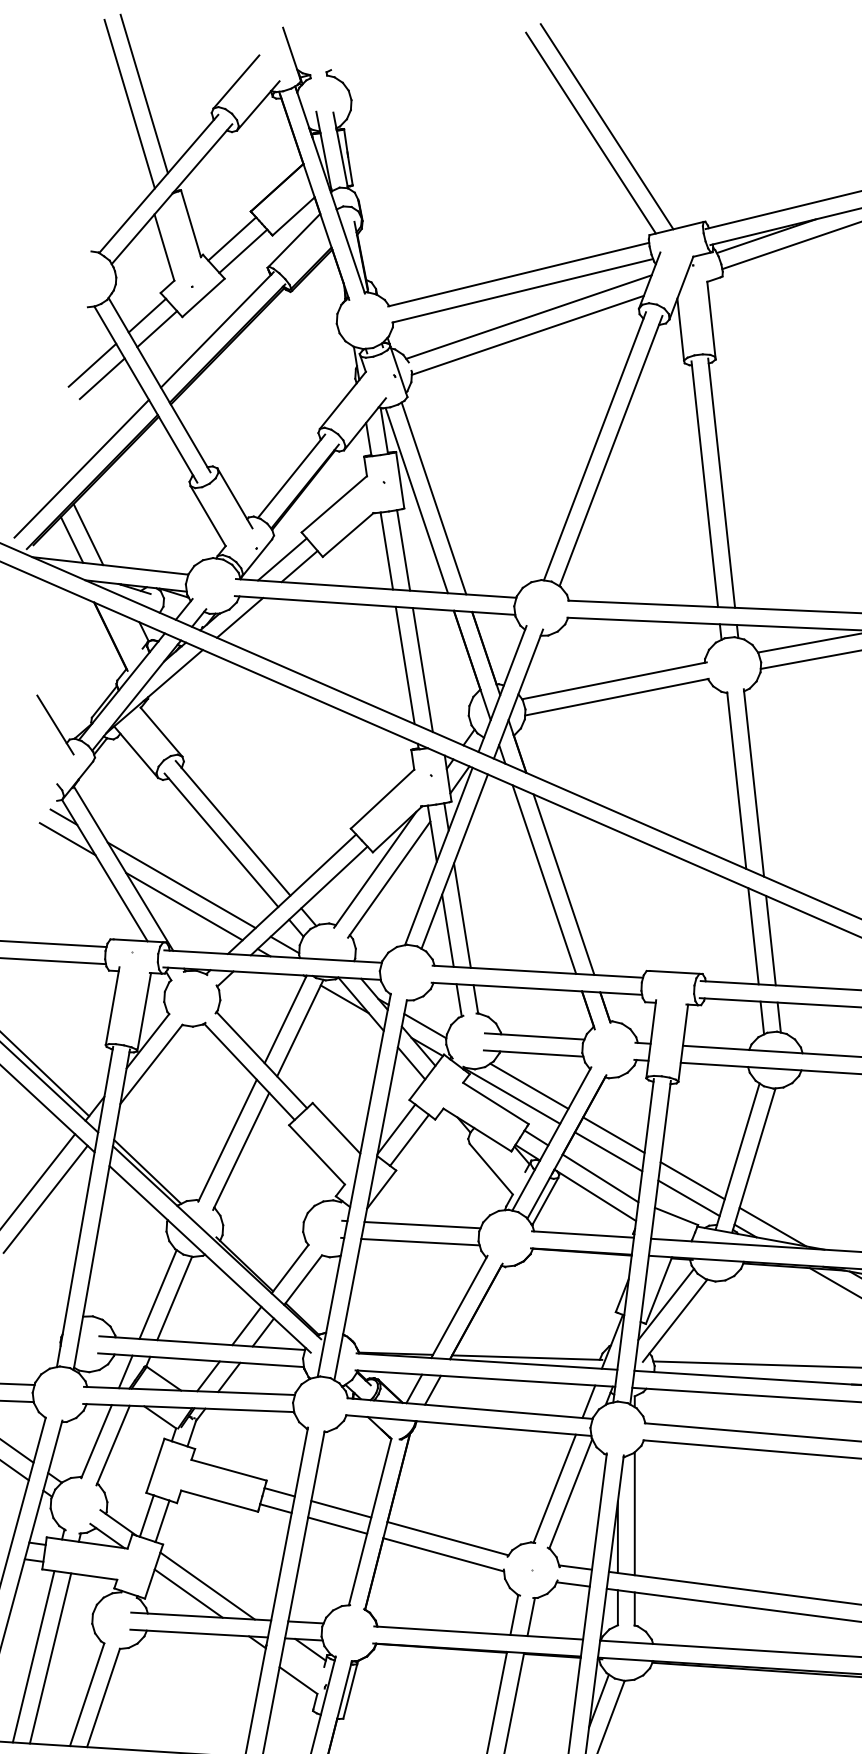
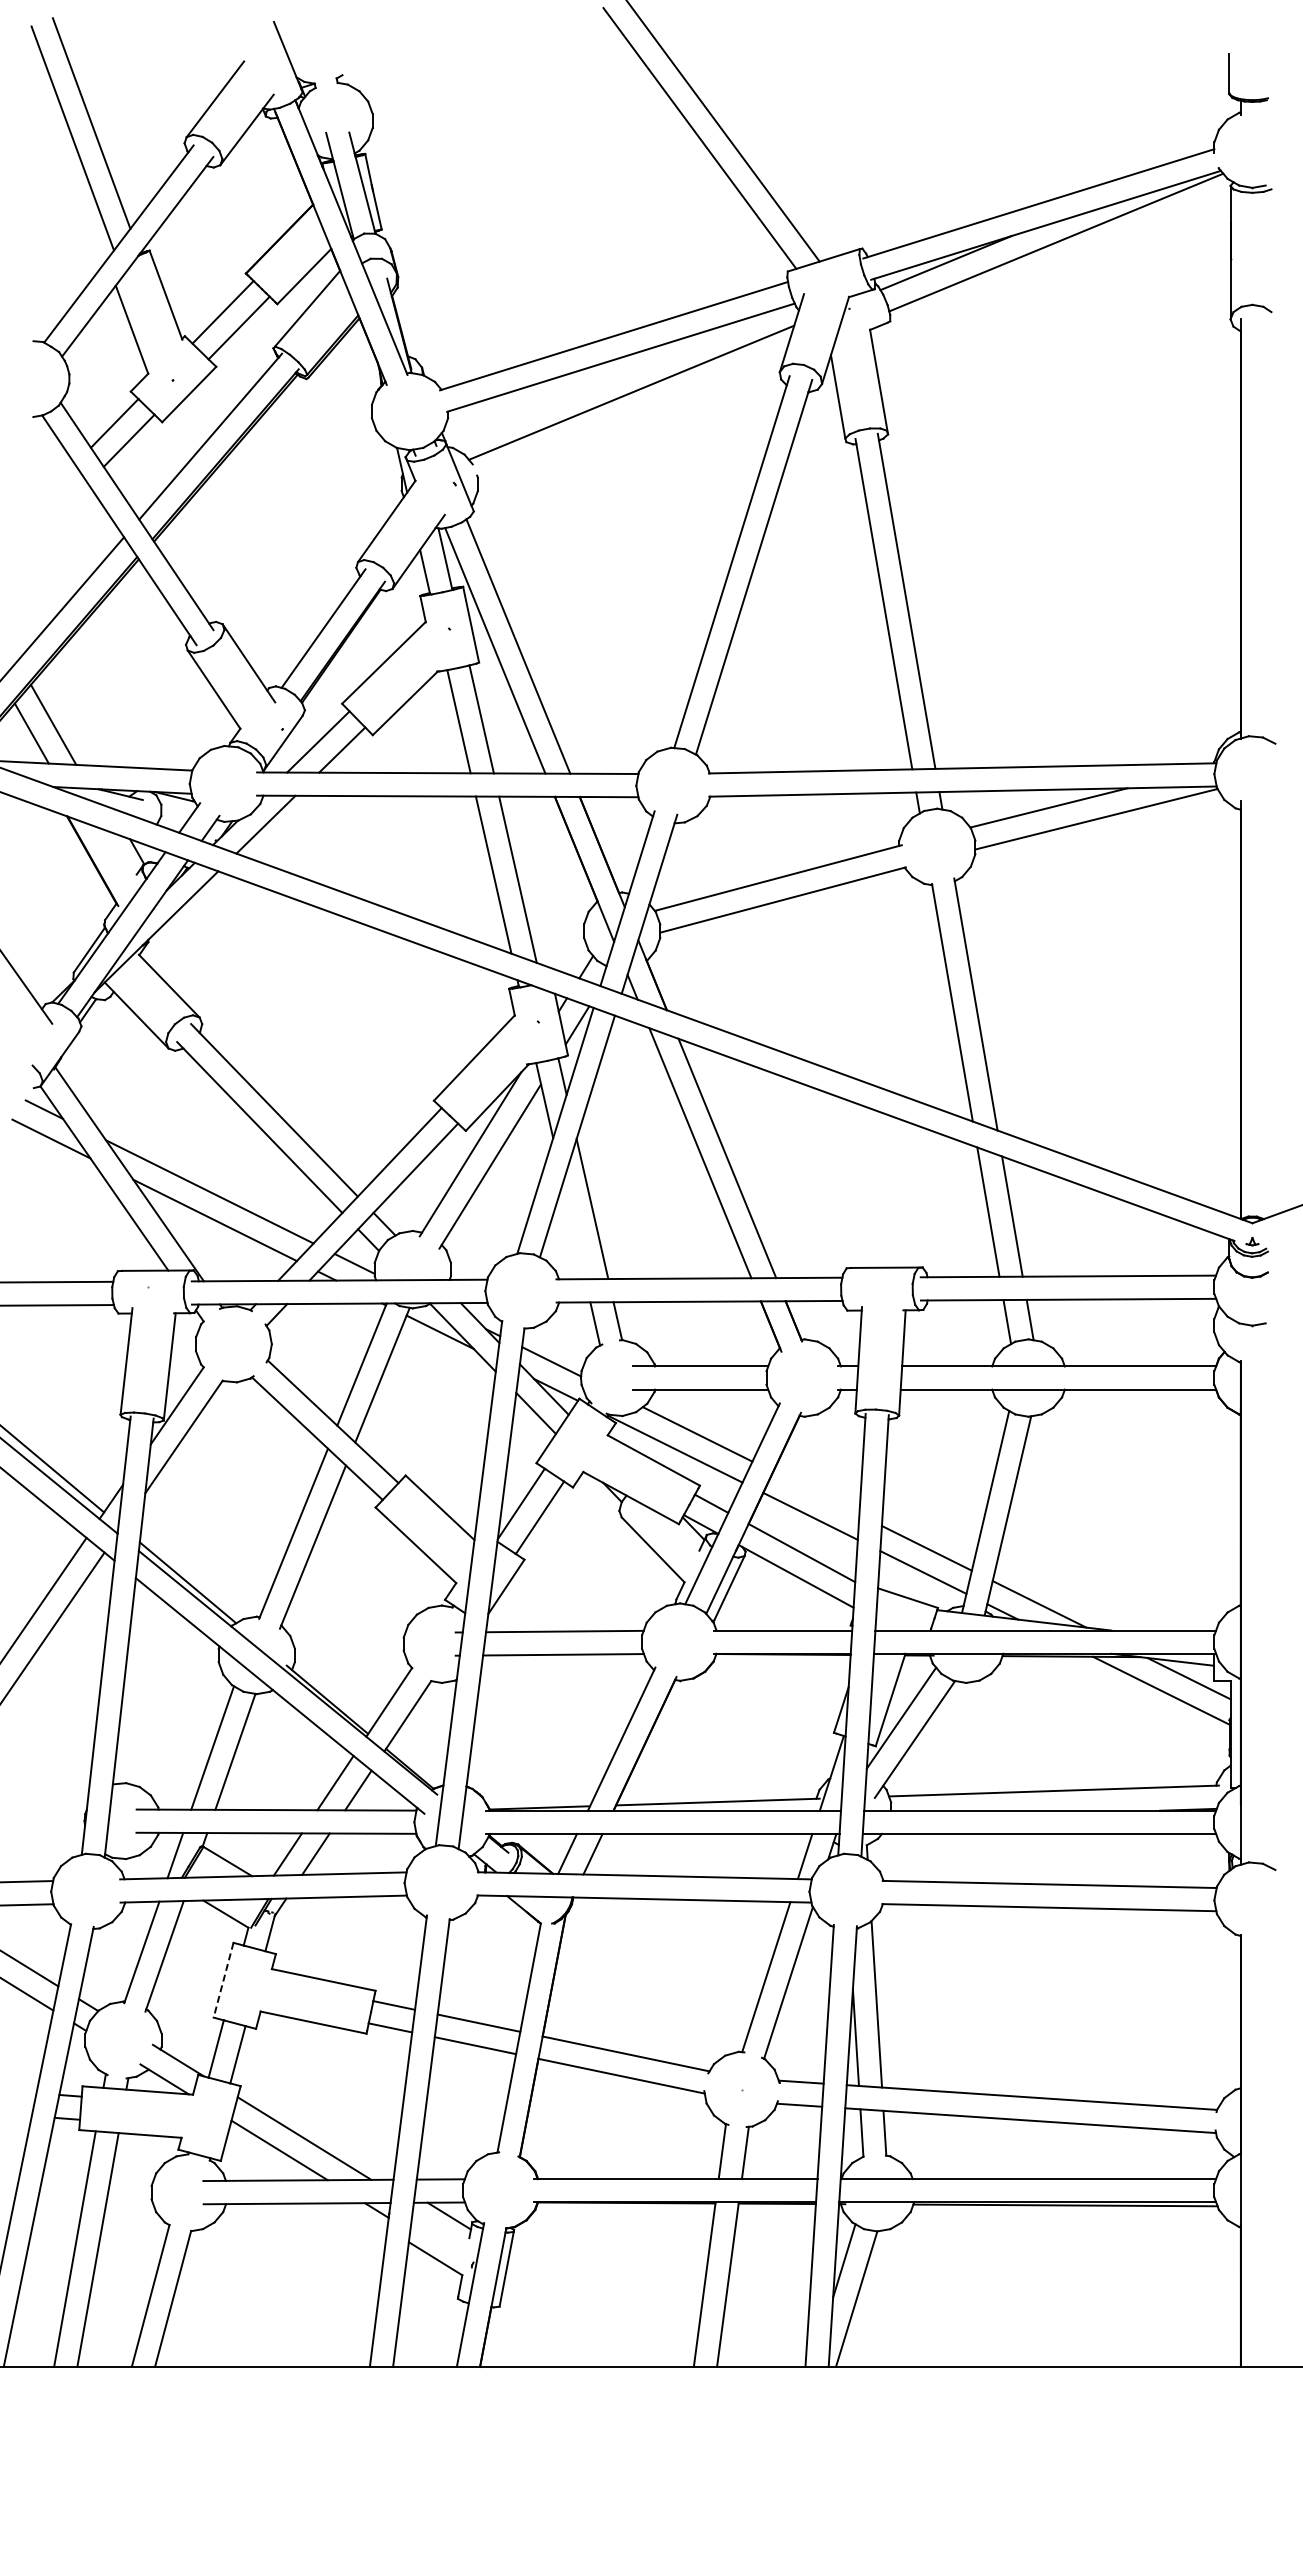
line: (527, 335) -> (631, 417), removed
line: (92, 365) -> (44, 495), removed
line: (101, 378) -> (58, 512), removed
line: (448, 930) -> (574, 1230), removed
line: (614, 1134) -> (816, 1492), removed
line: (155, 1466) -> (223, 1980), solid -> dashed

